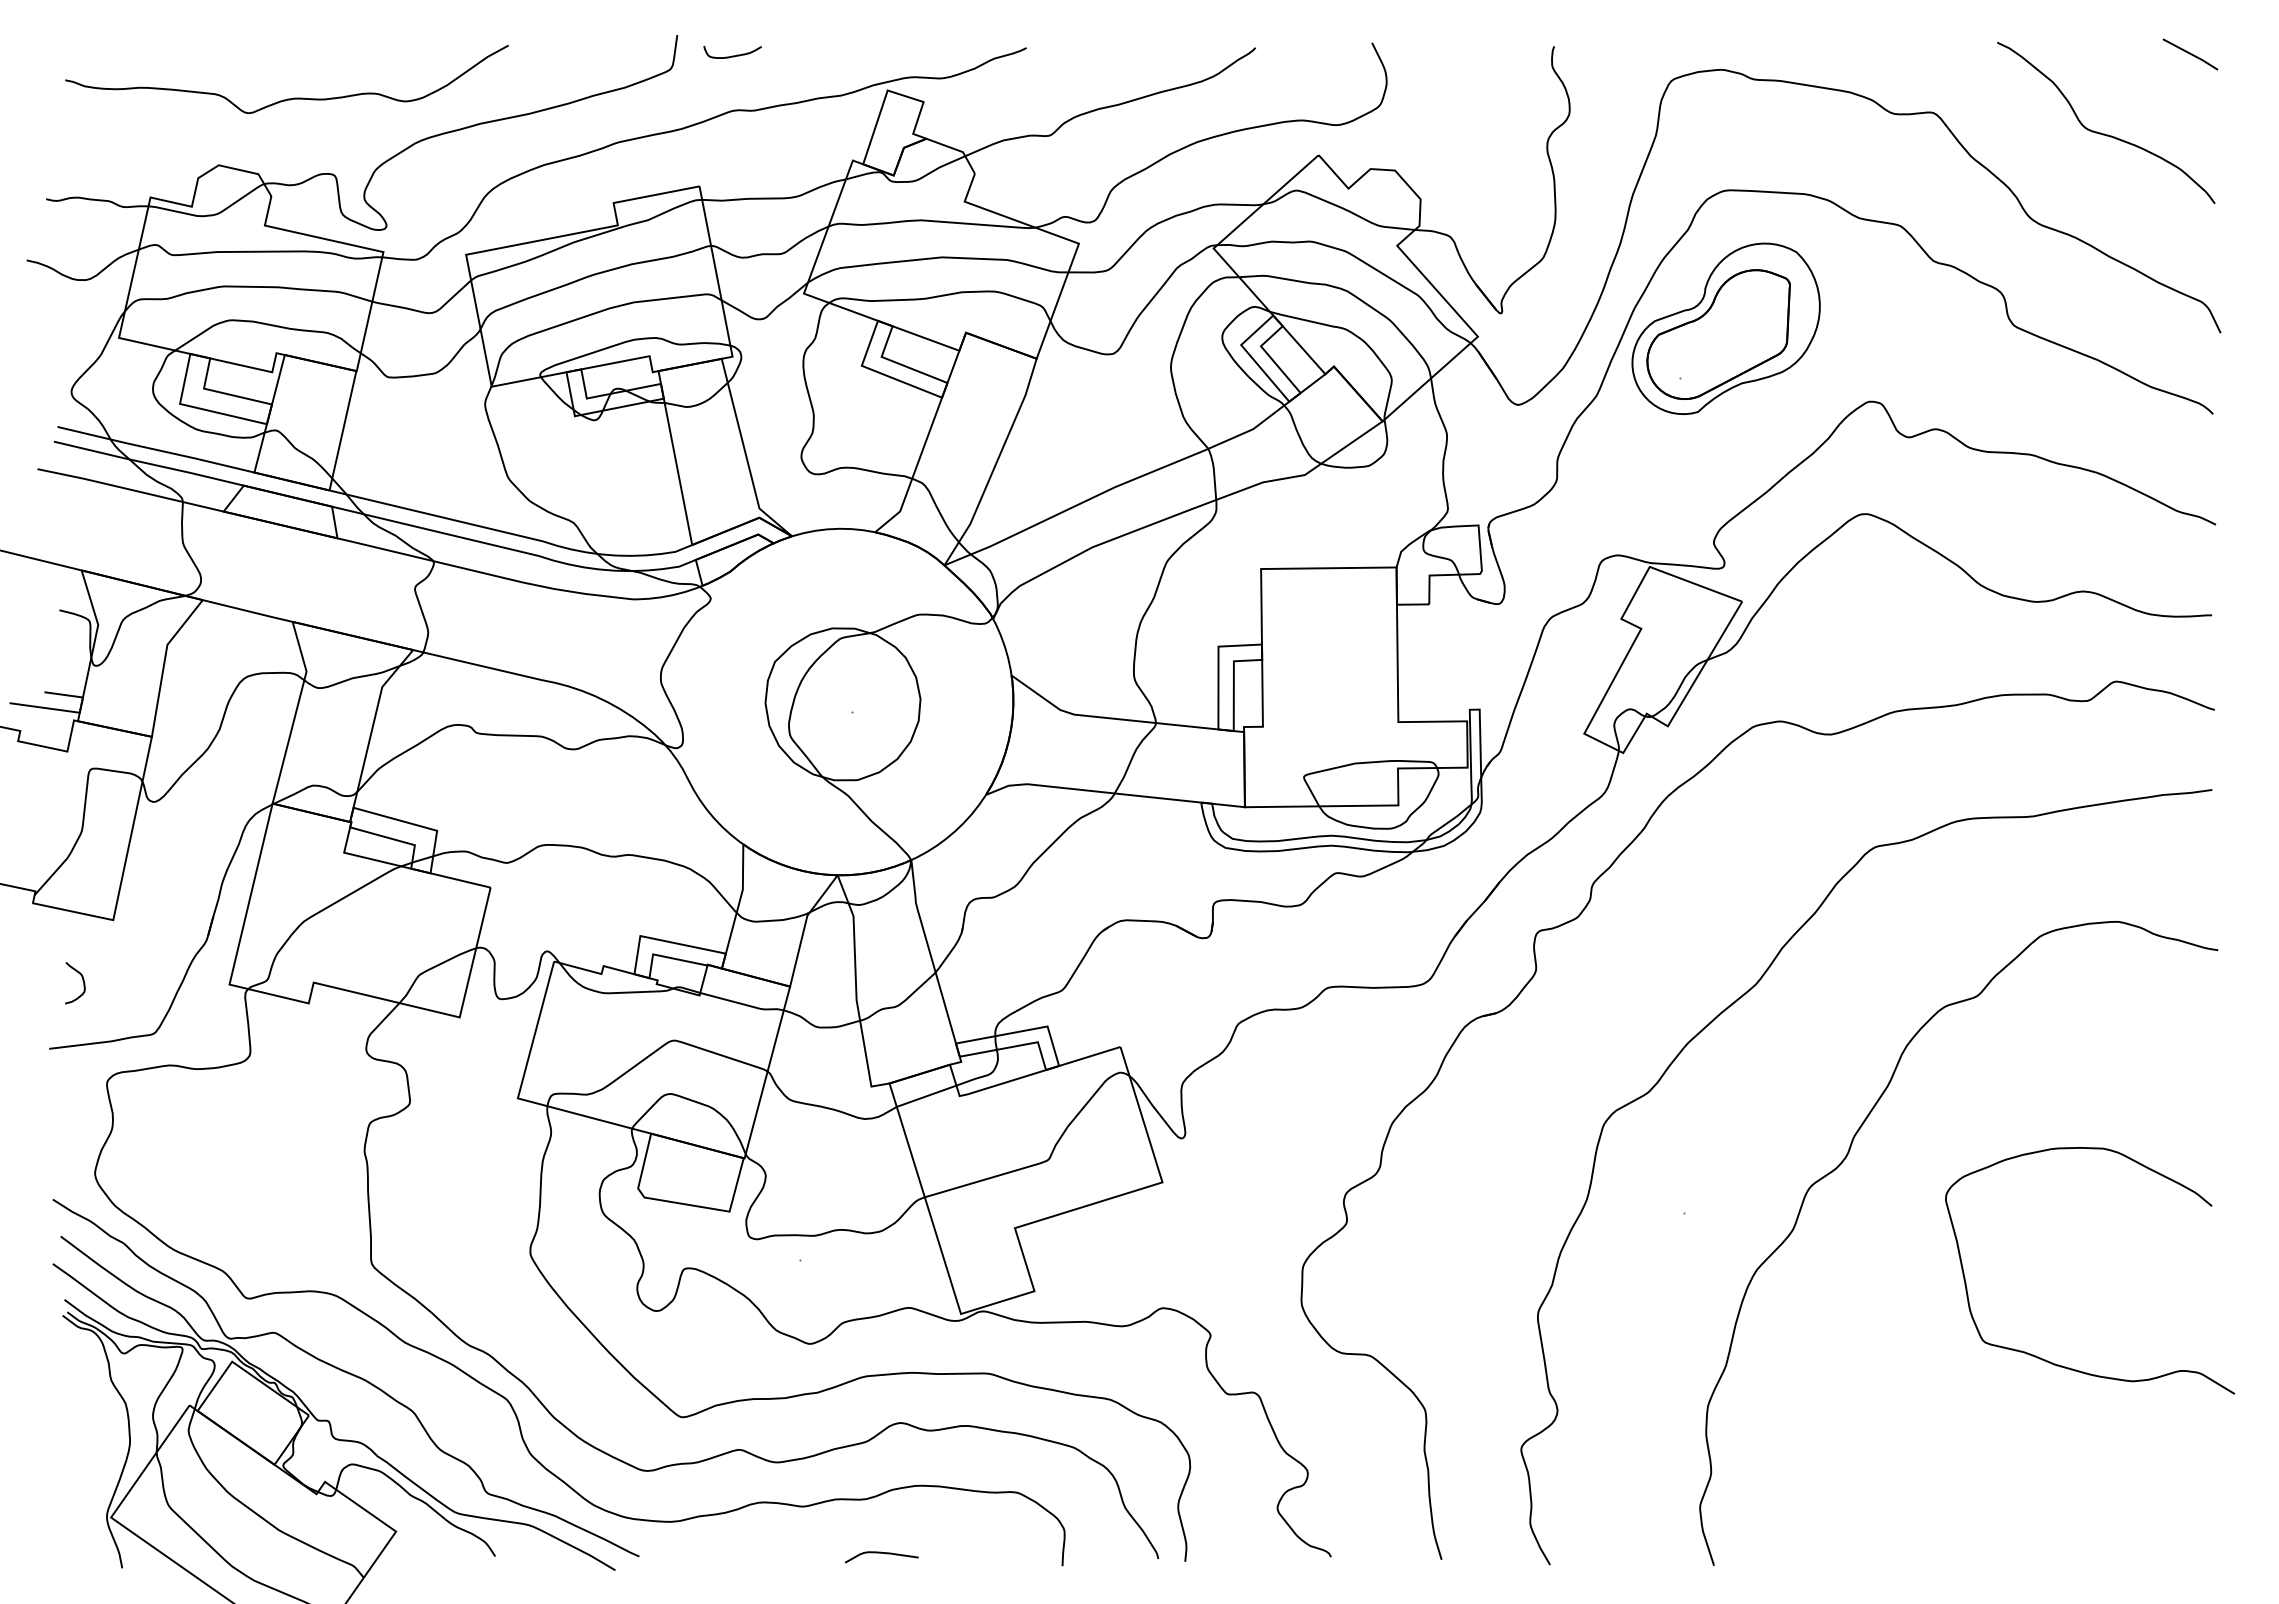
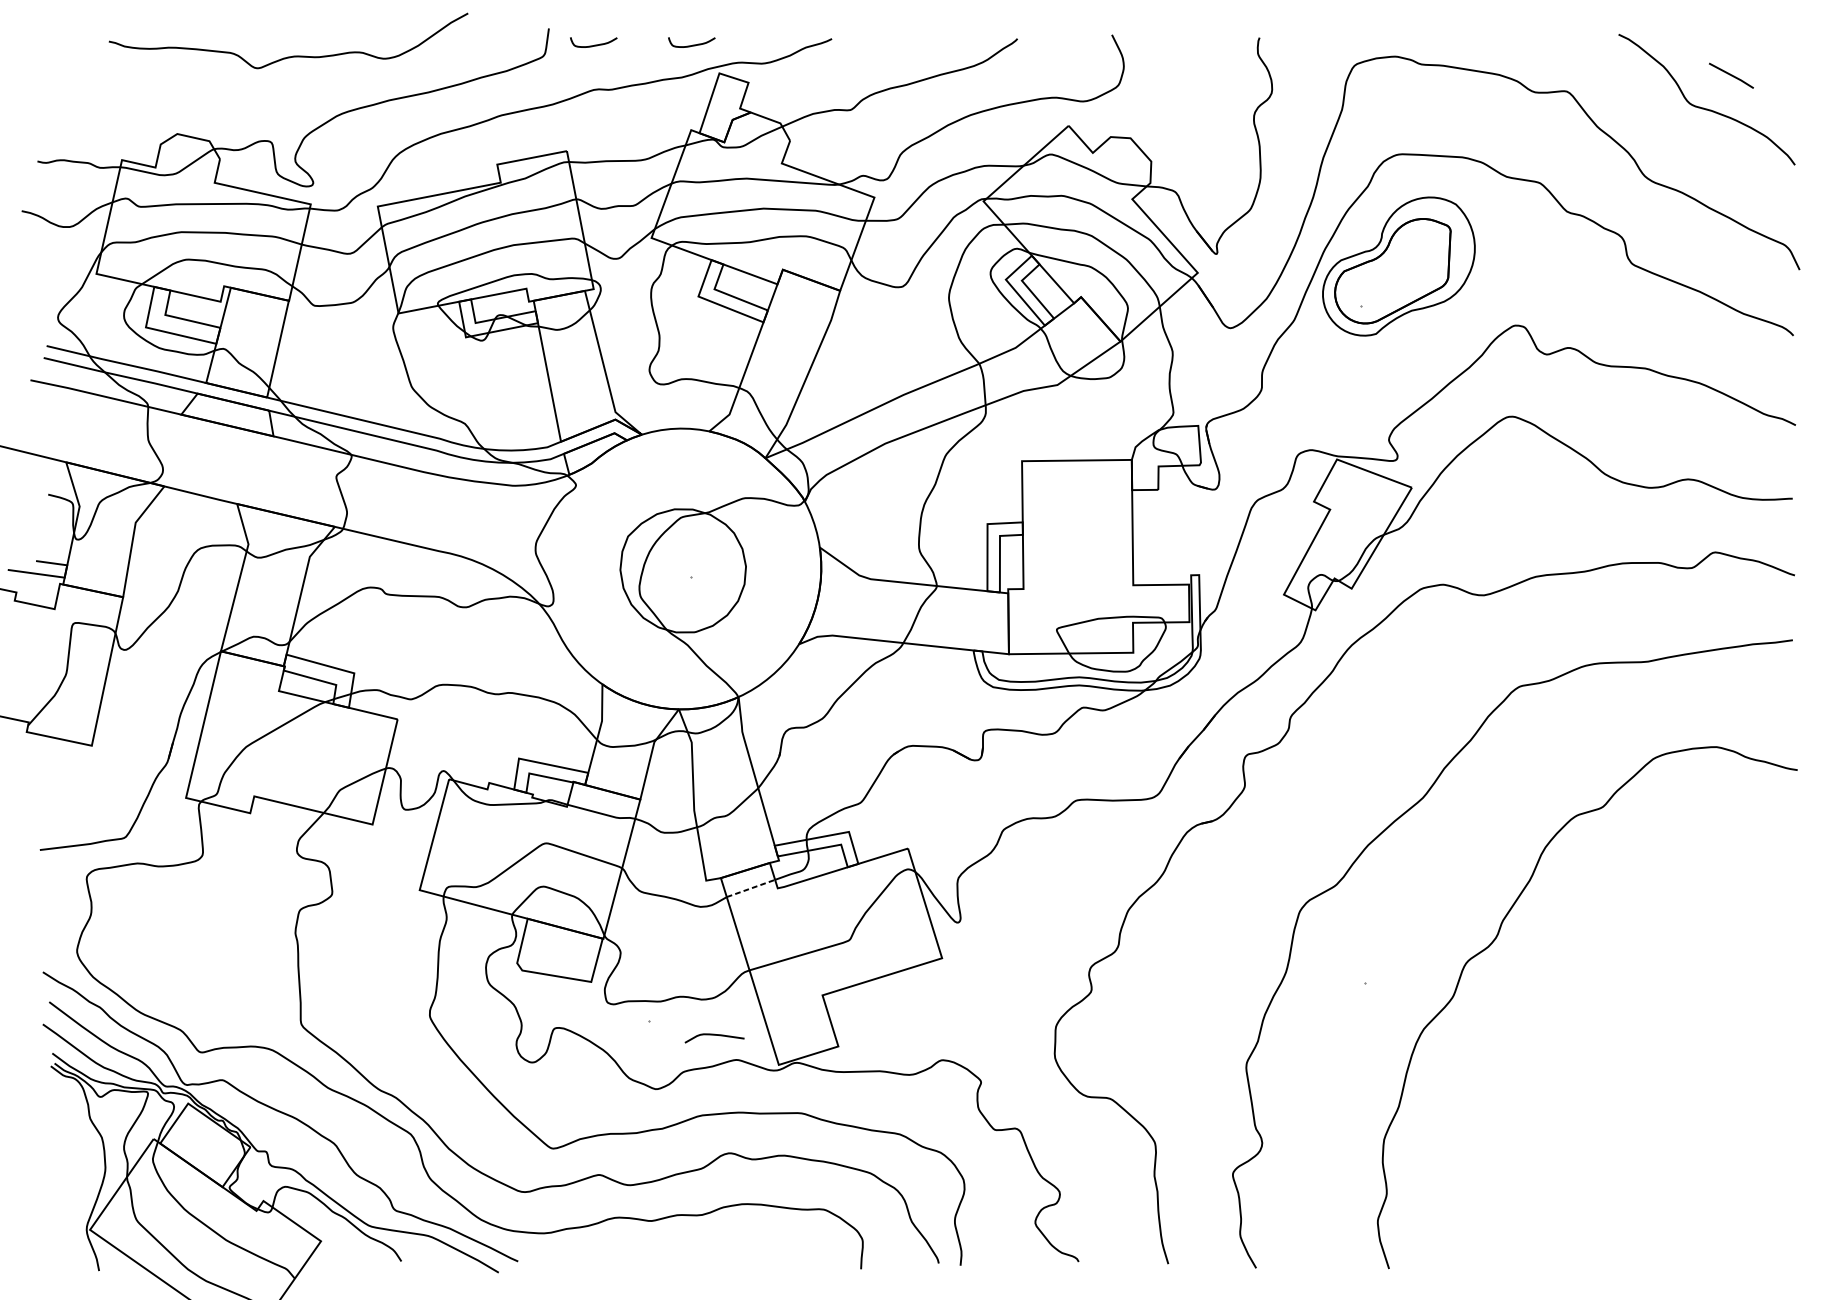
line: (2190, 54) -> (1731, 75), moved
curve: (853, 55) -> (691, 45), added
curve: (287, 98) -> (288, 56), moved
curve: (82, 980) -> (66, 794), removed
line: (926, 1096) -> (750, 888), solid -> dashed
curve: (2062, 1365) -> (1671, 1106), removed
curve: (881, 1553) -> (714, 1035), moved

